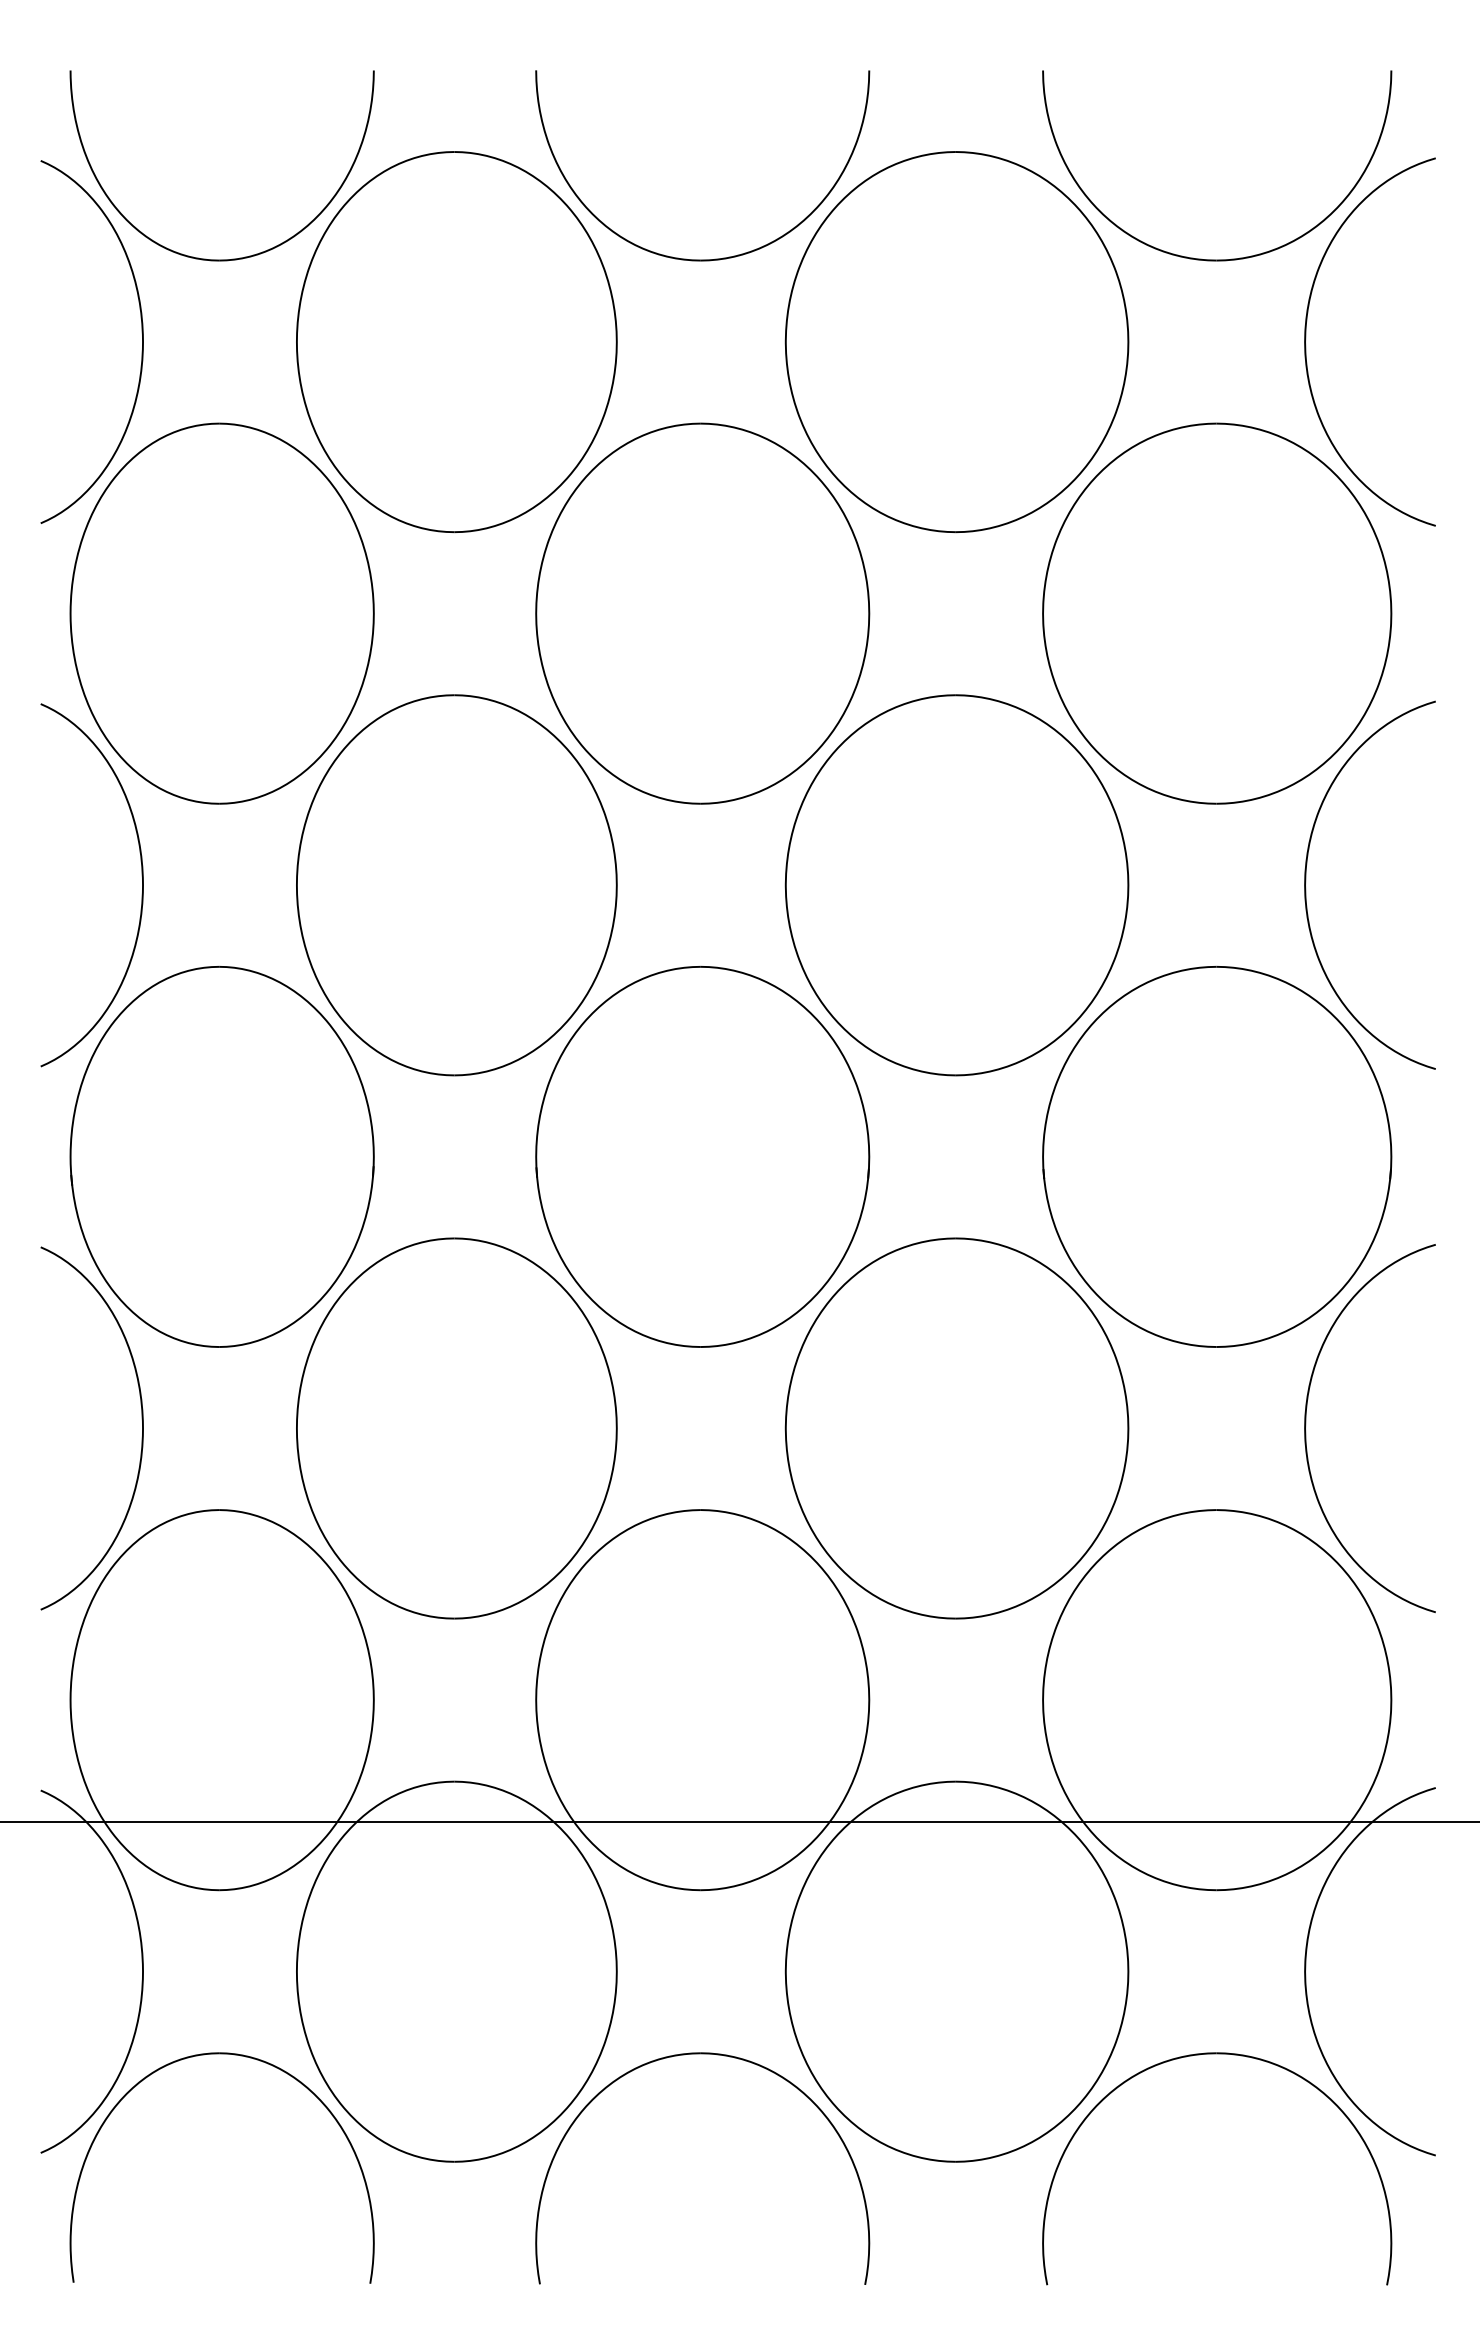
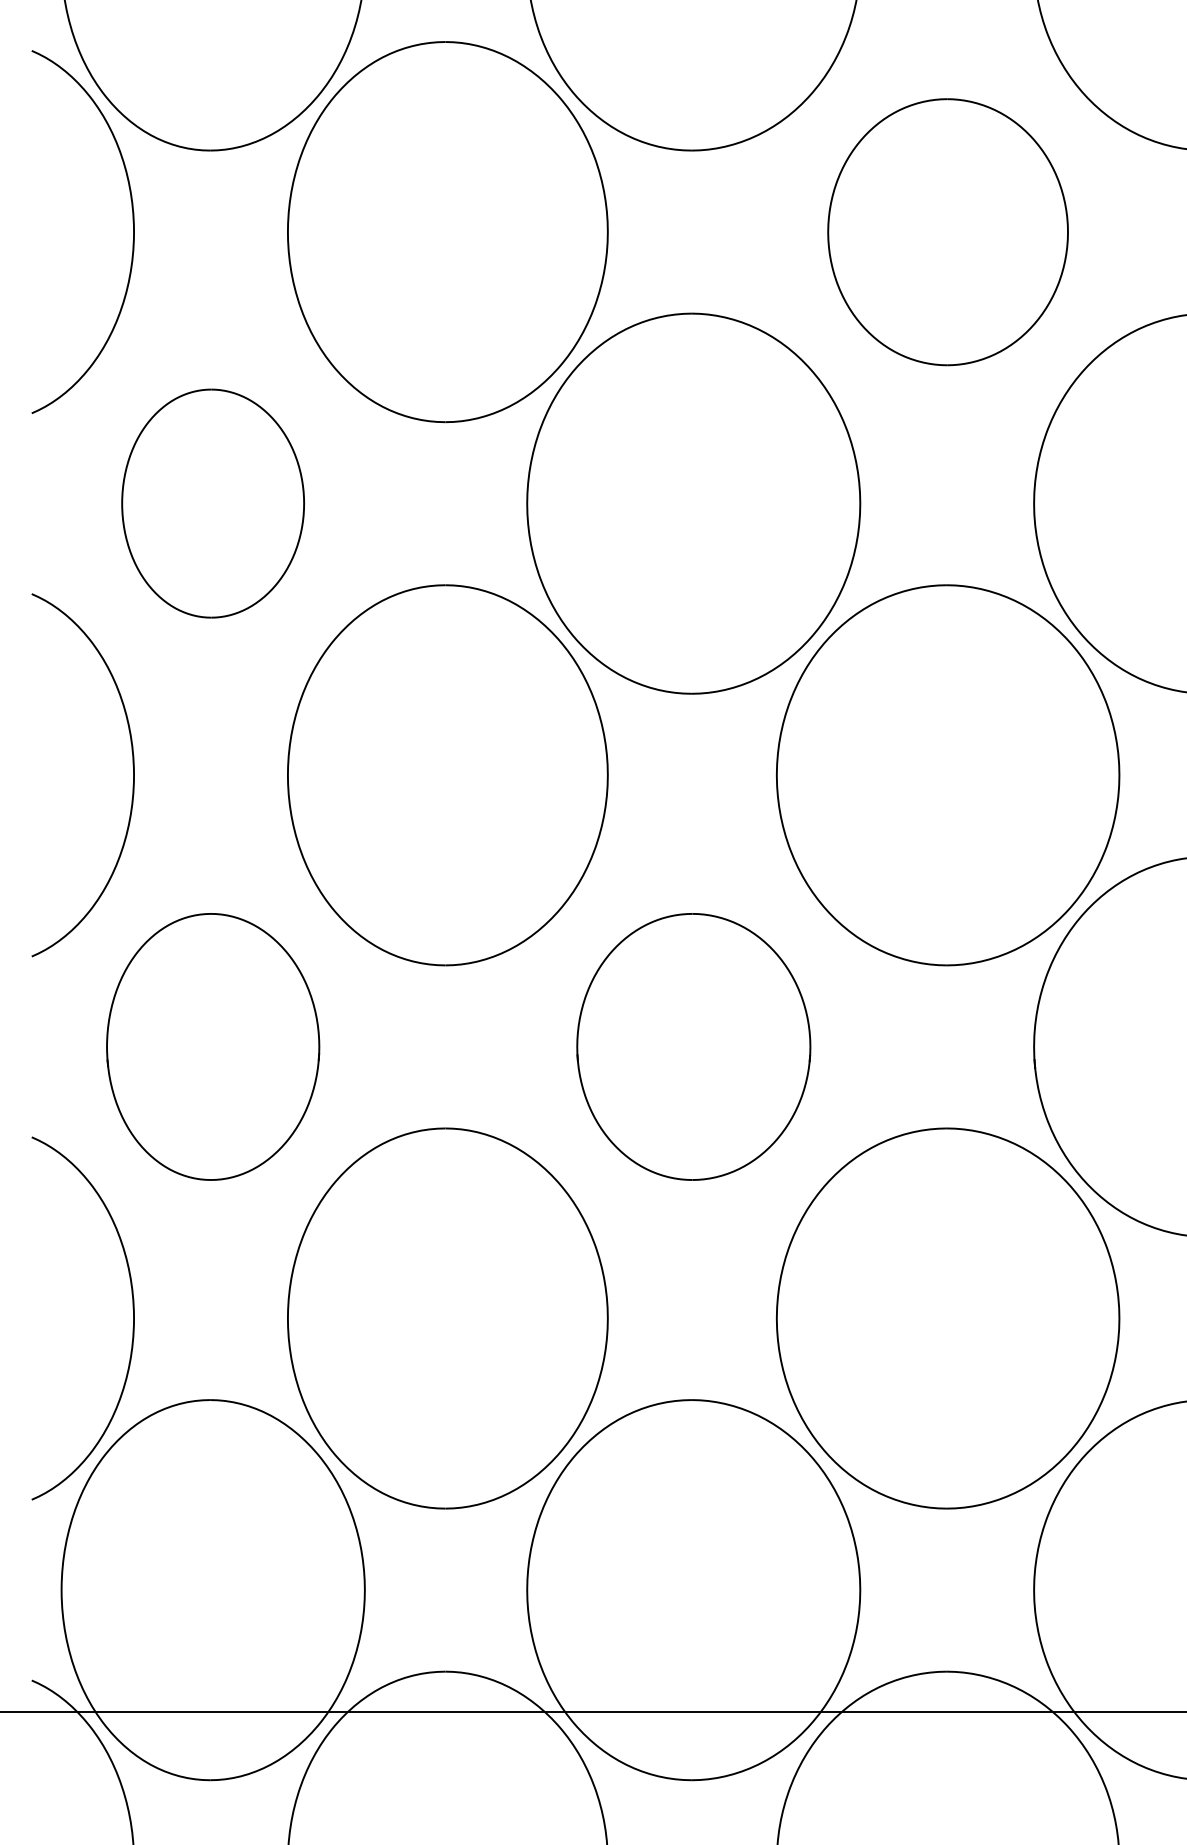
part: (956, 342) -> (947, 232), size x0.7
part: (221, 613) -> (212, 503), size x0.6
part: (221, 1156) -> (212, 1046), size x0.7
part: (702, 1156) -> (693, 1046), size x0.7

